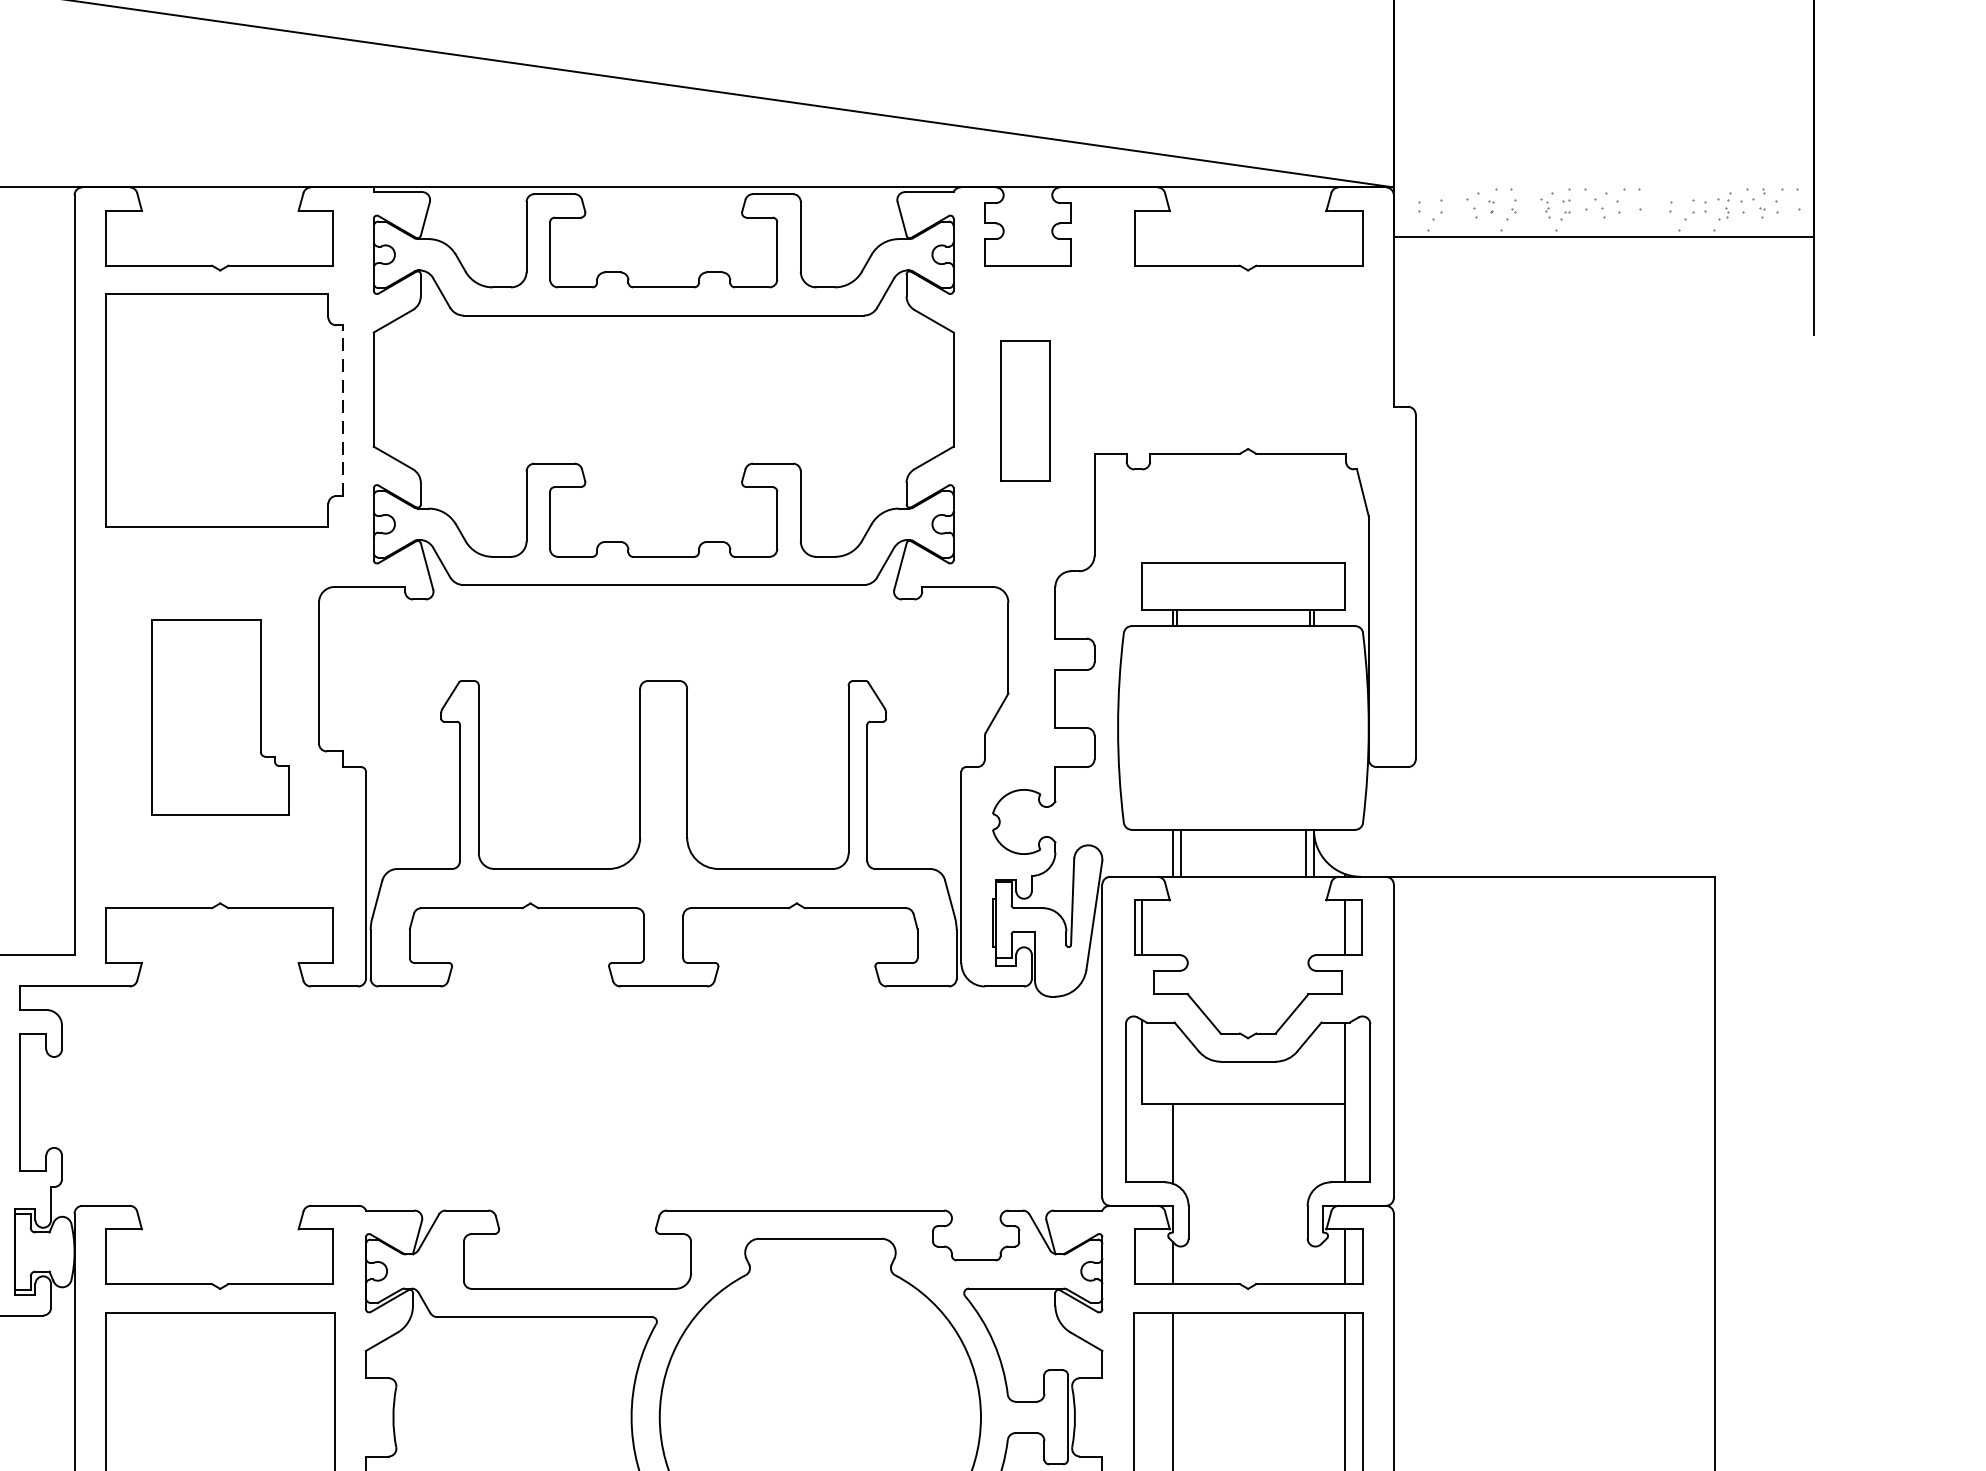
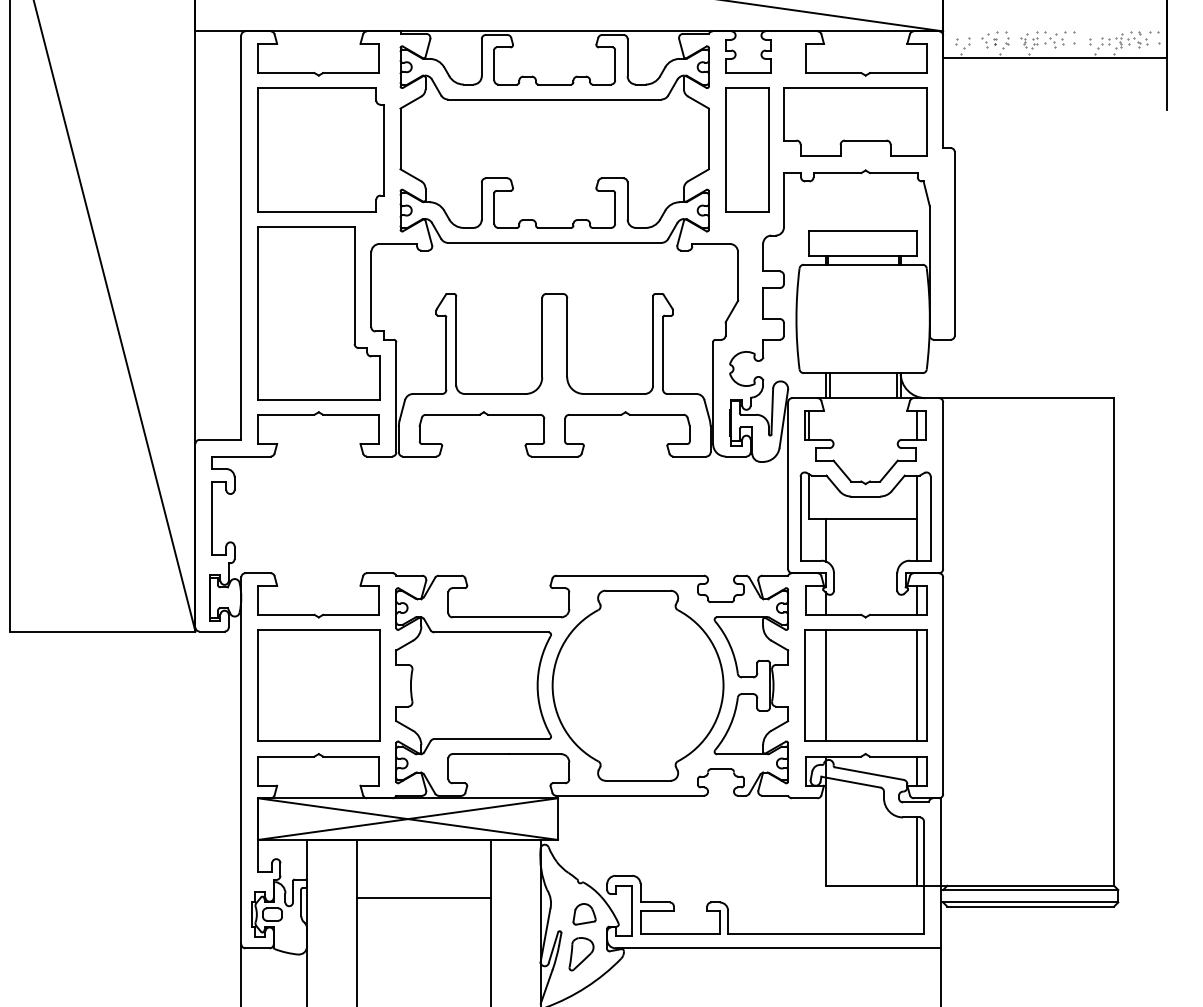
part: (1229, 356) -> (855, 121), added
line: (341, 409) -> (383, 149), dashed -> solid
part: (1026, 409) -> (747, 149), size x1.67
part: (219, 717) -> (318, 313), size x1.67

